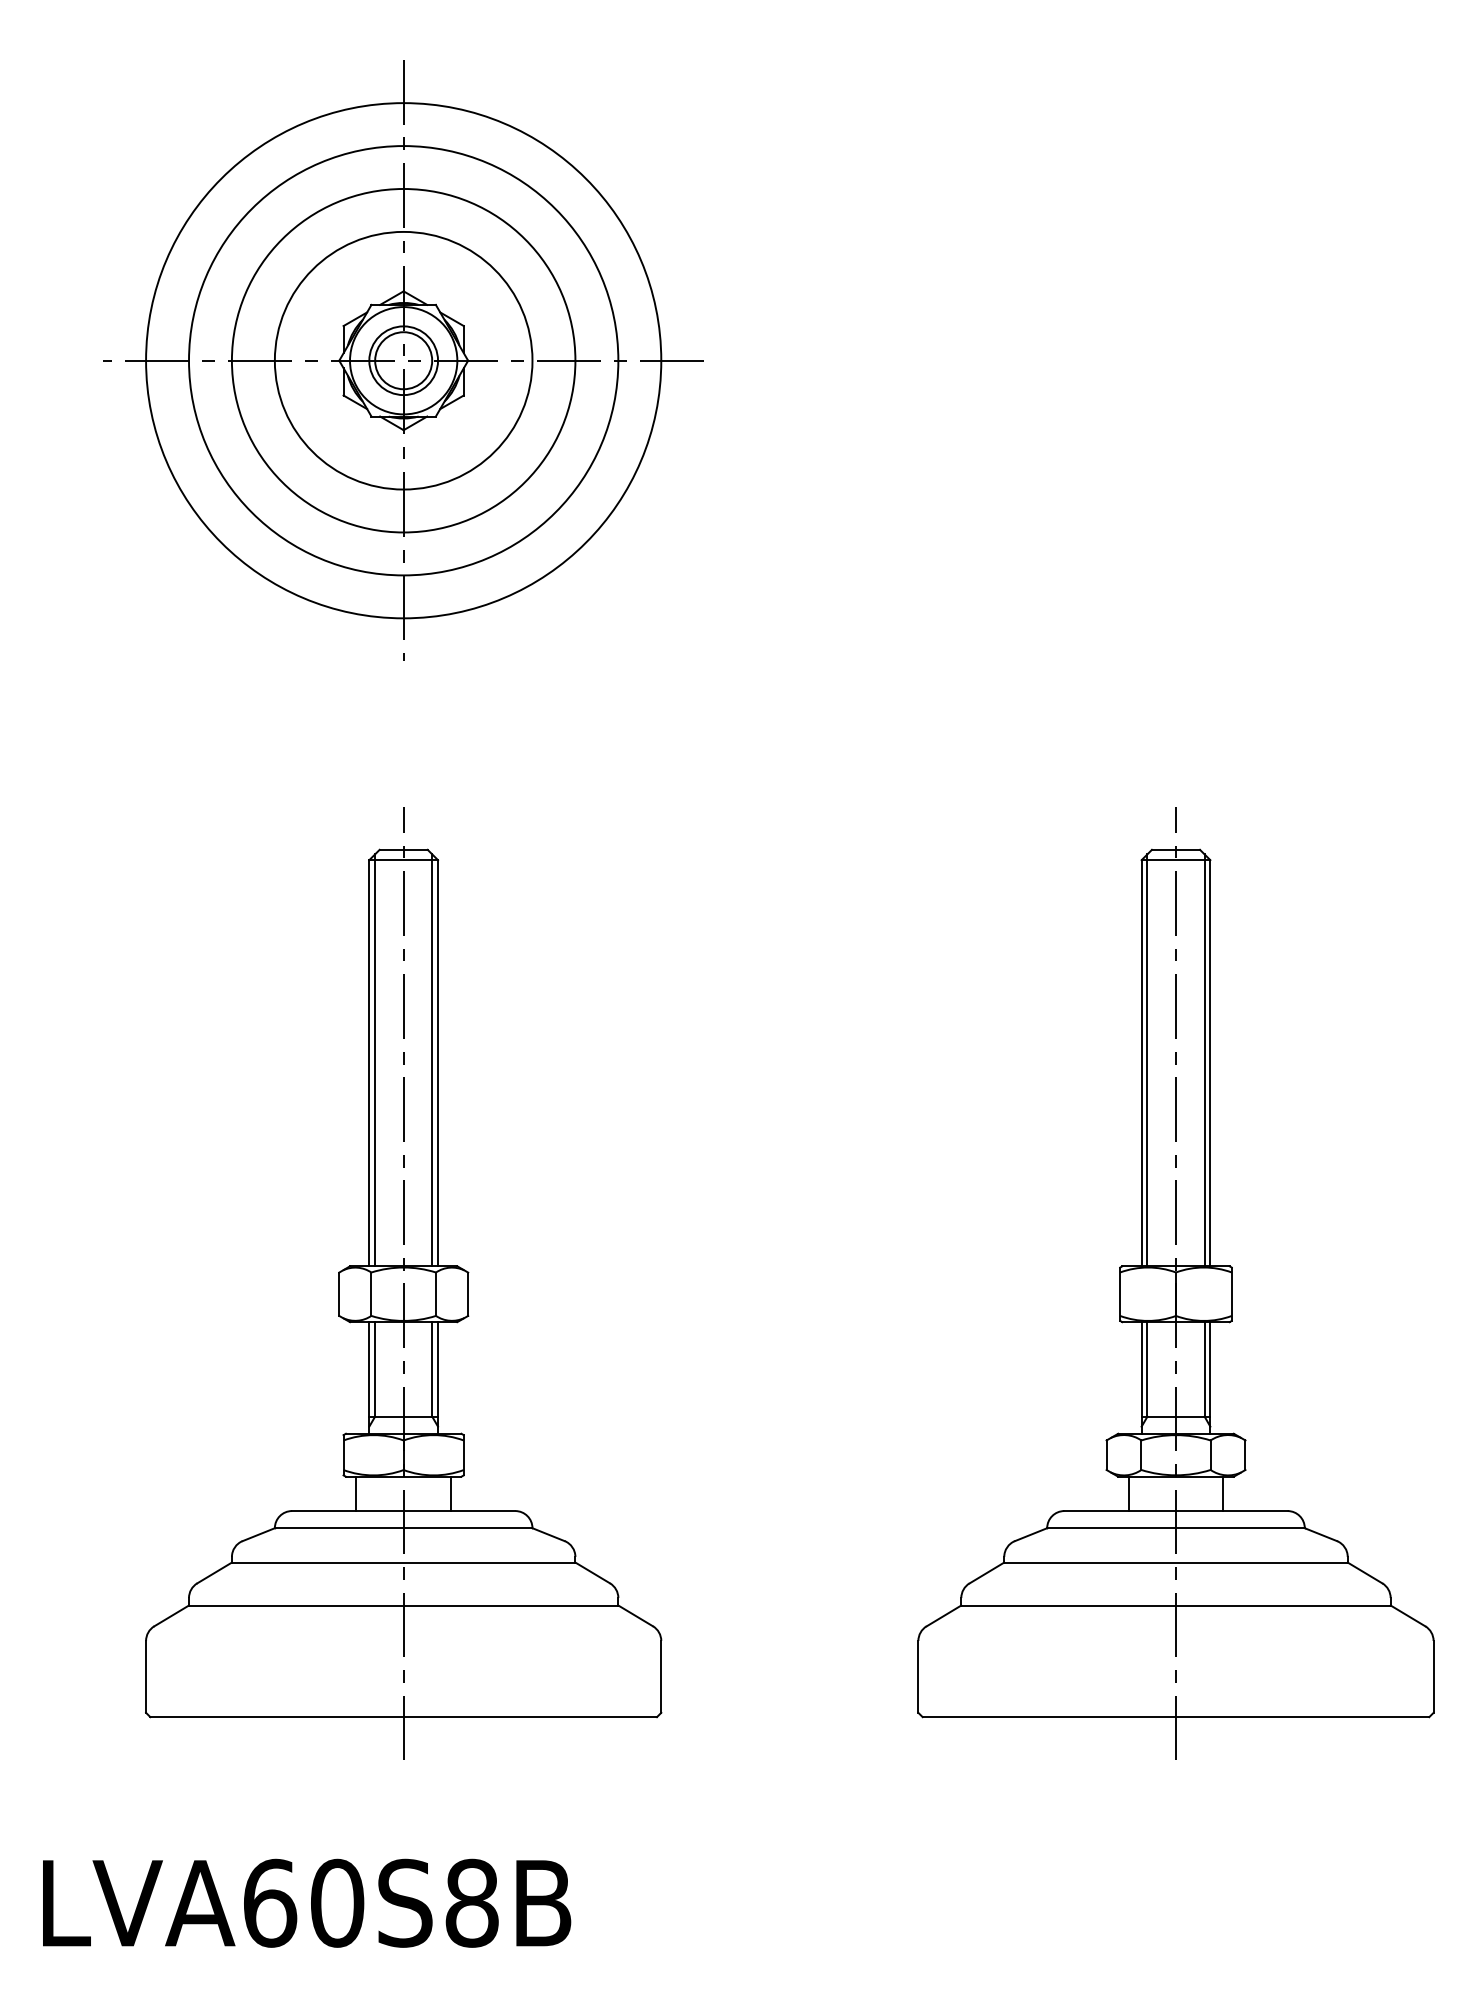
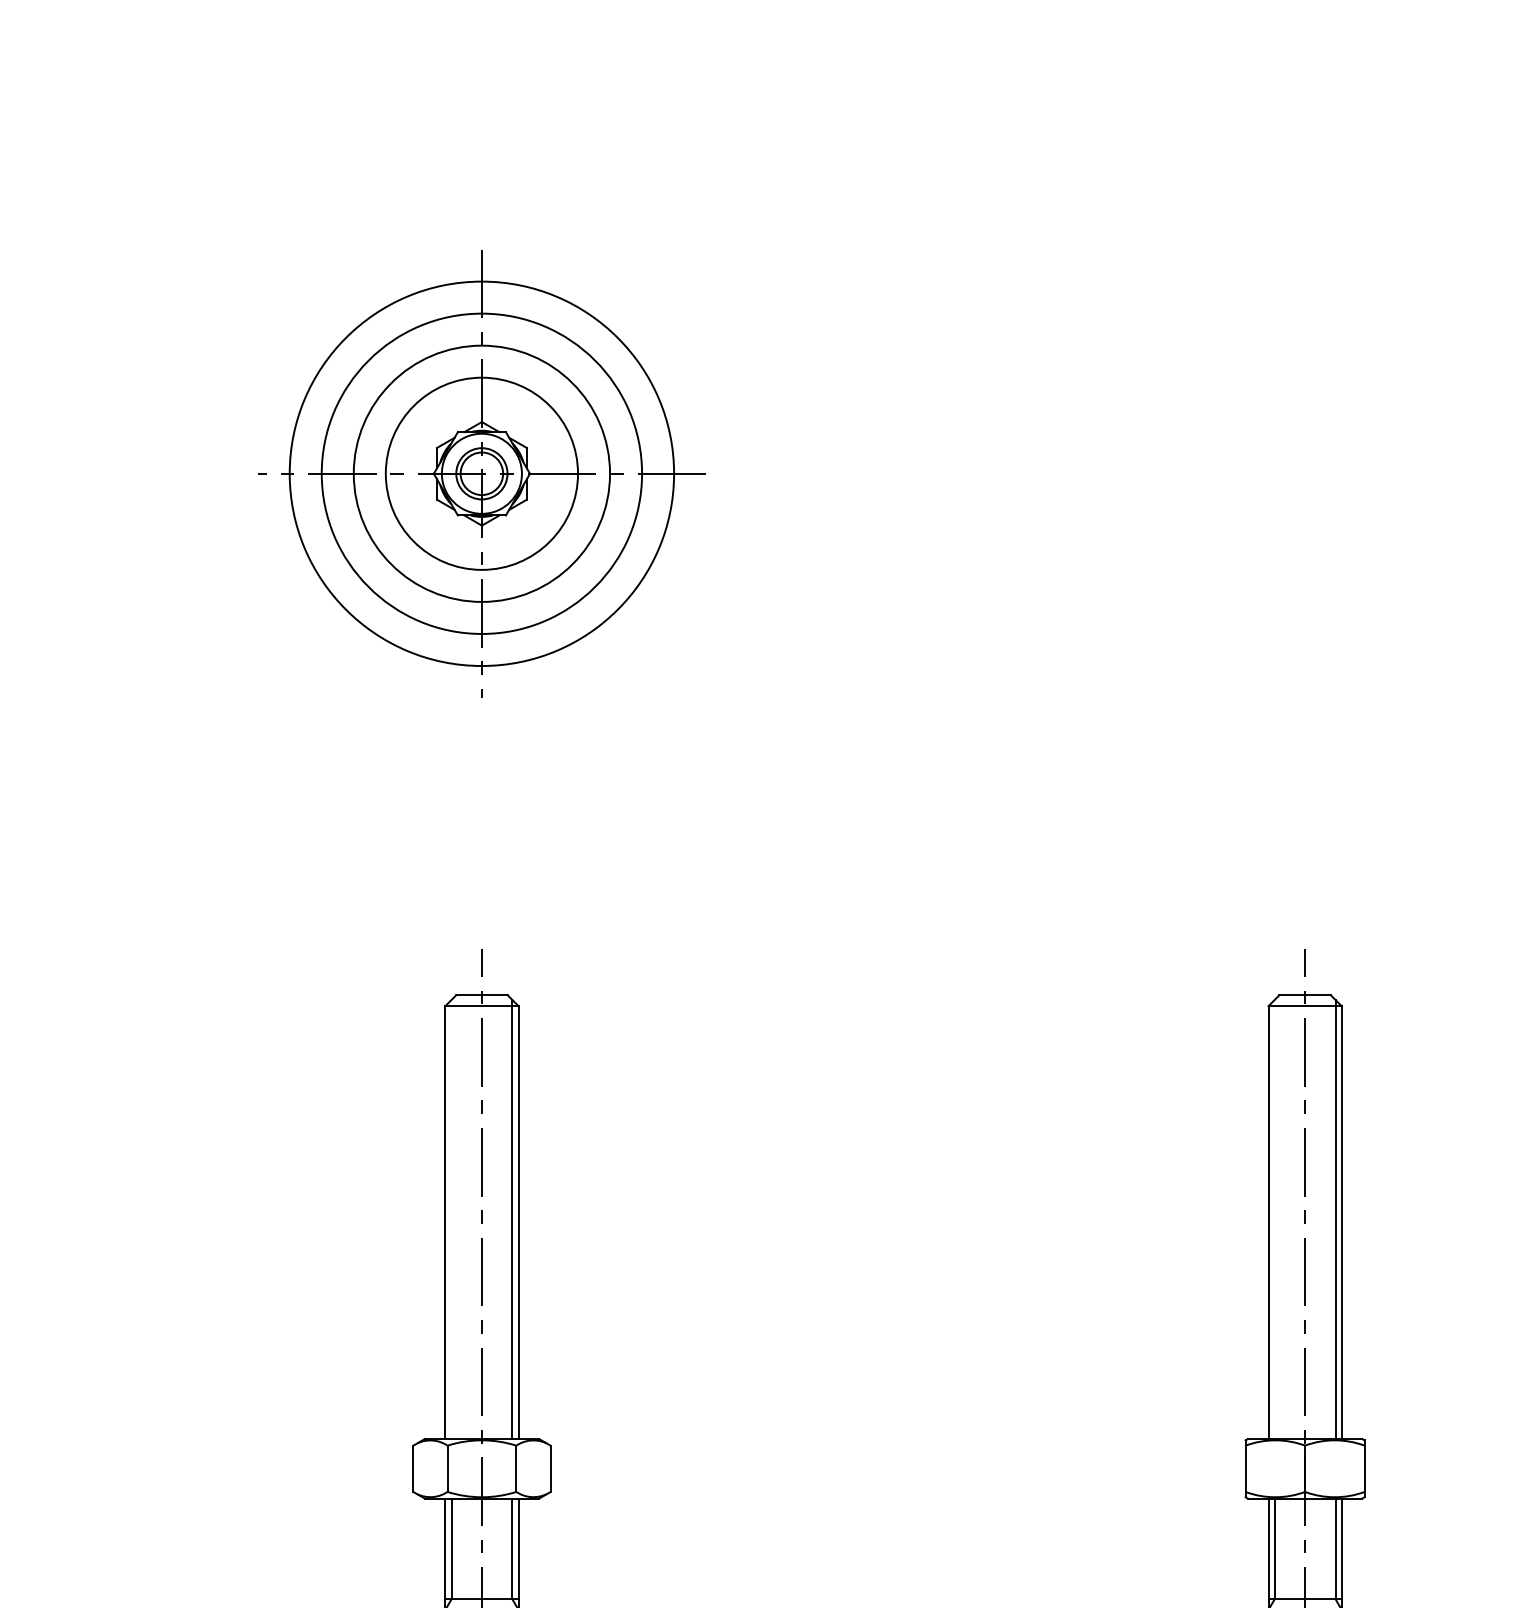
part: (403, 360) -> (481, 473), size x0.7
line: (375, 1060) -> (451, 1219), removed
line: (1147, 1060) -> (1274, 1219), removed

